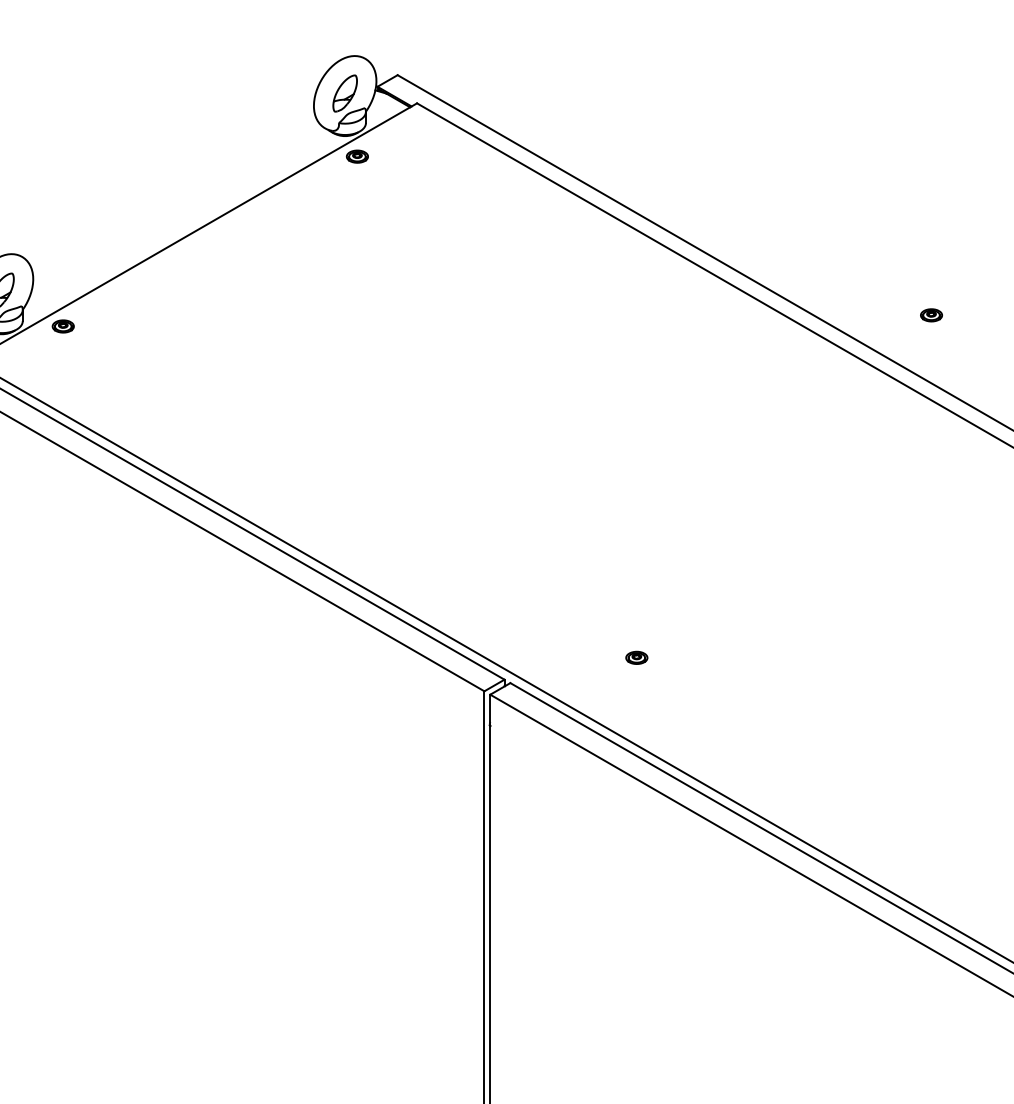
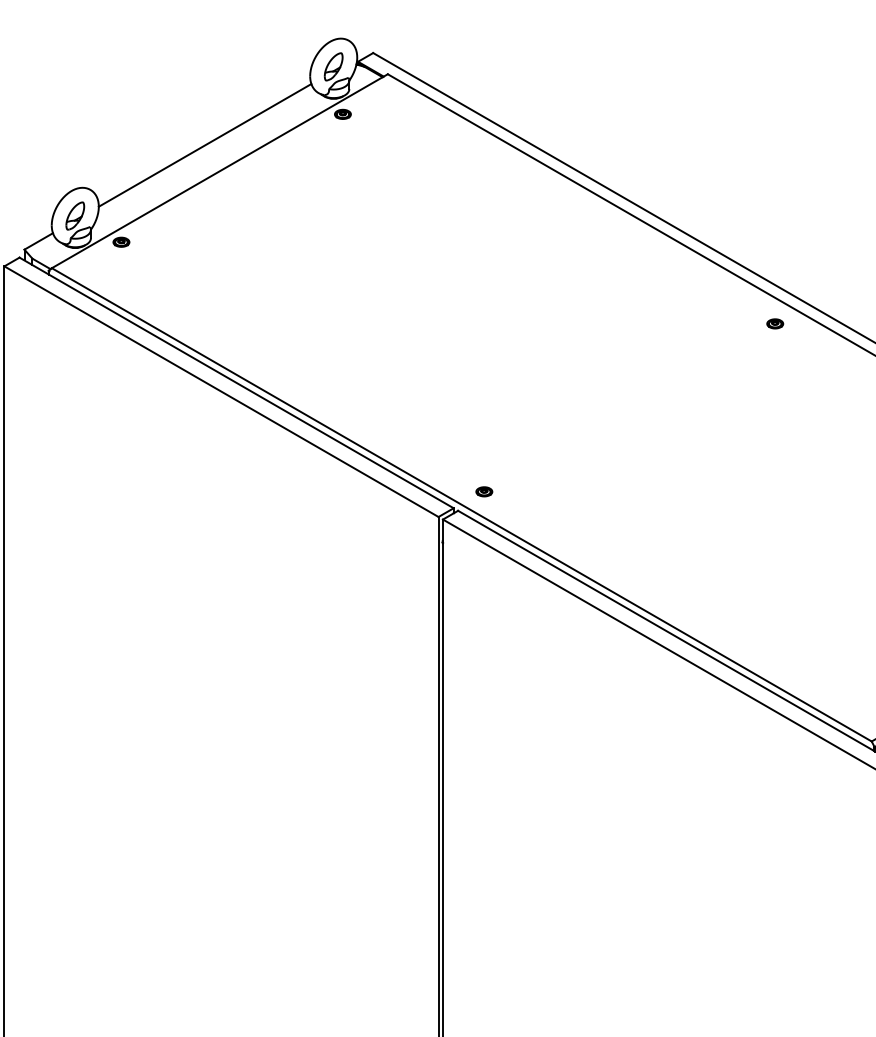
line: (173, 197) -> (204, 145), added
part: (931, 314) -> (775, 323), moved
part: (637, 657) -> (484, 491), moved

